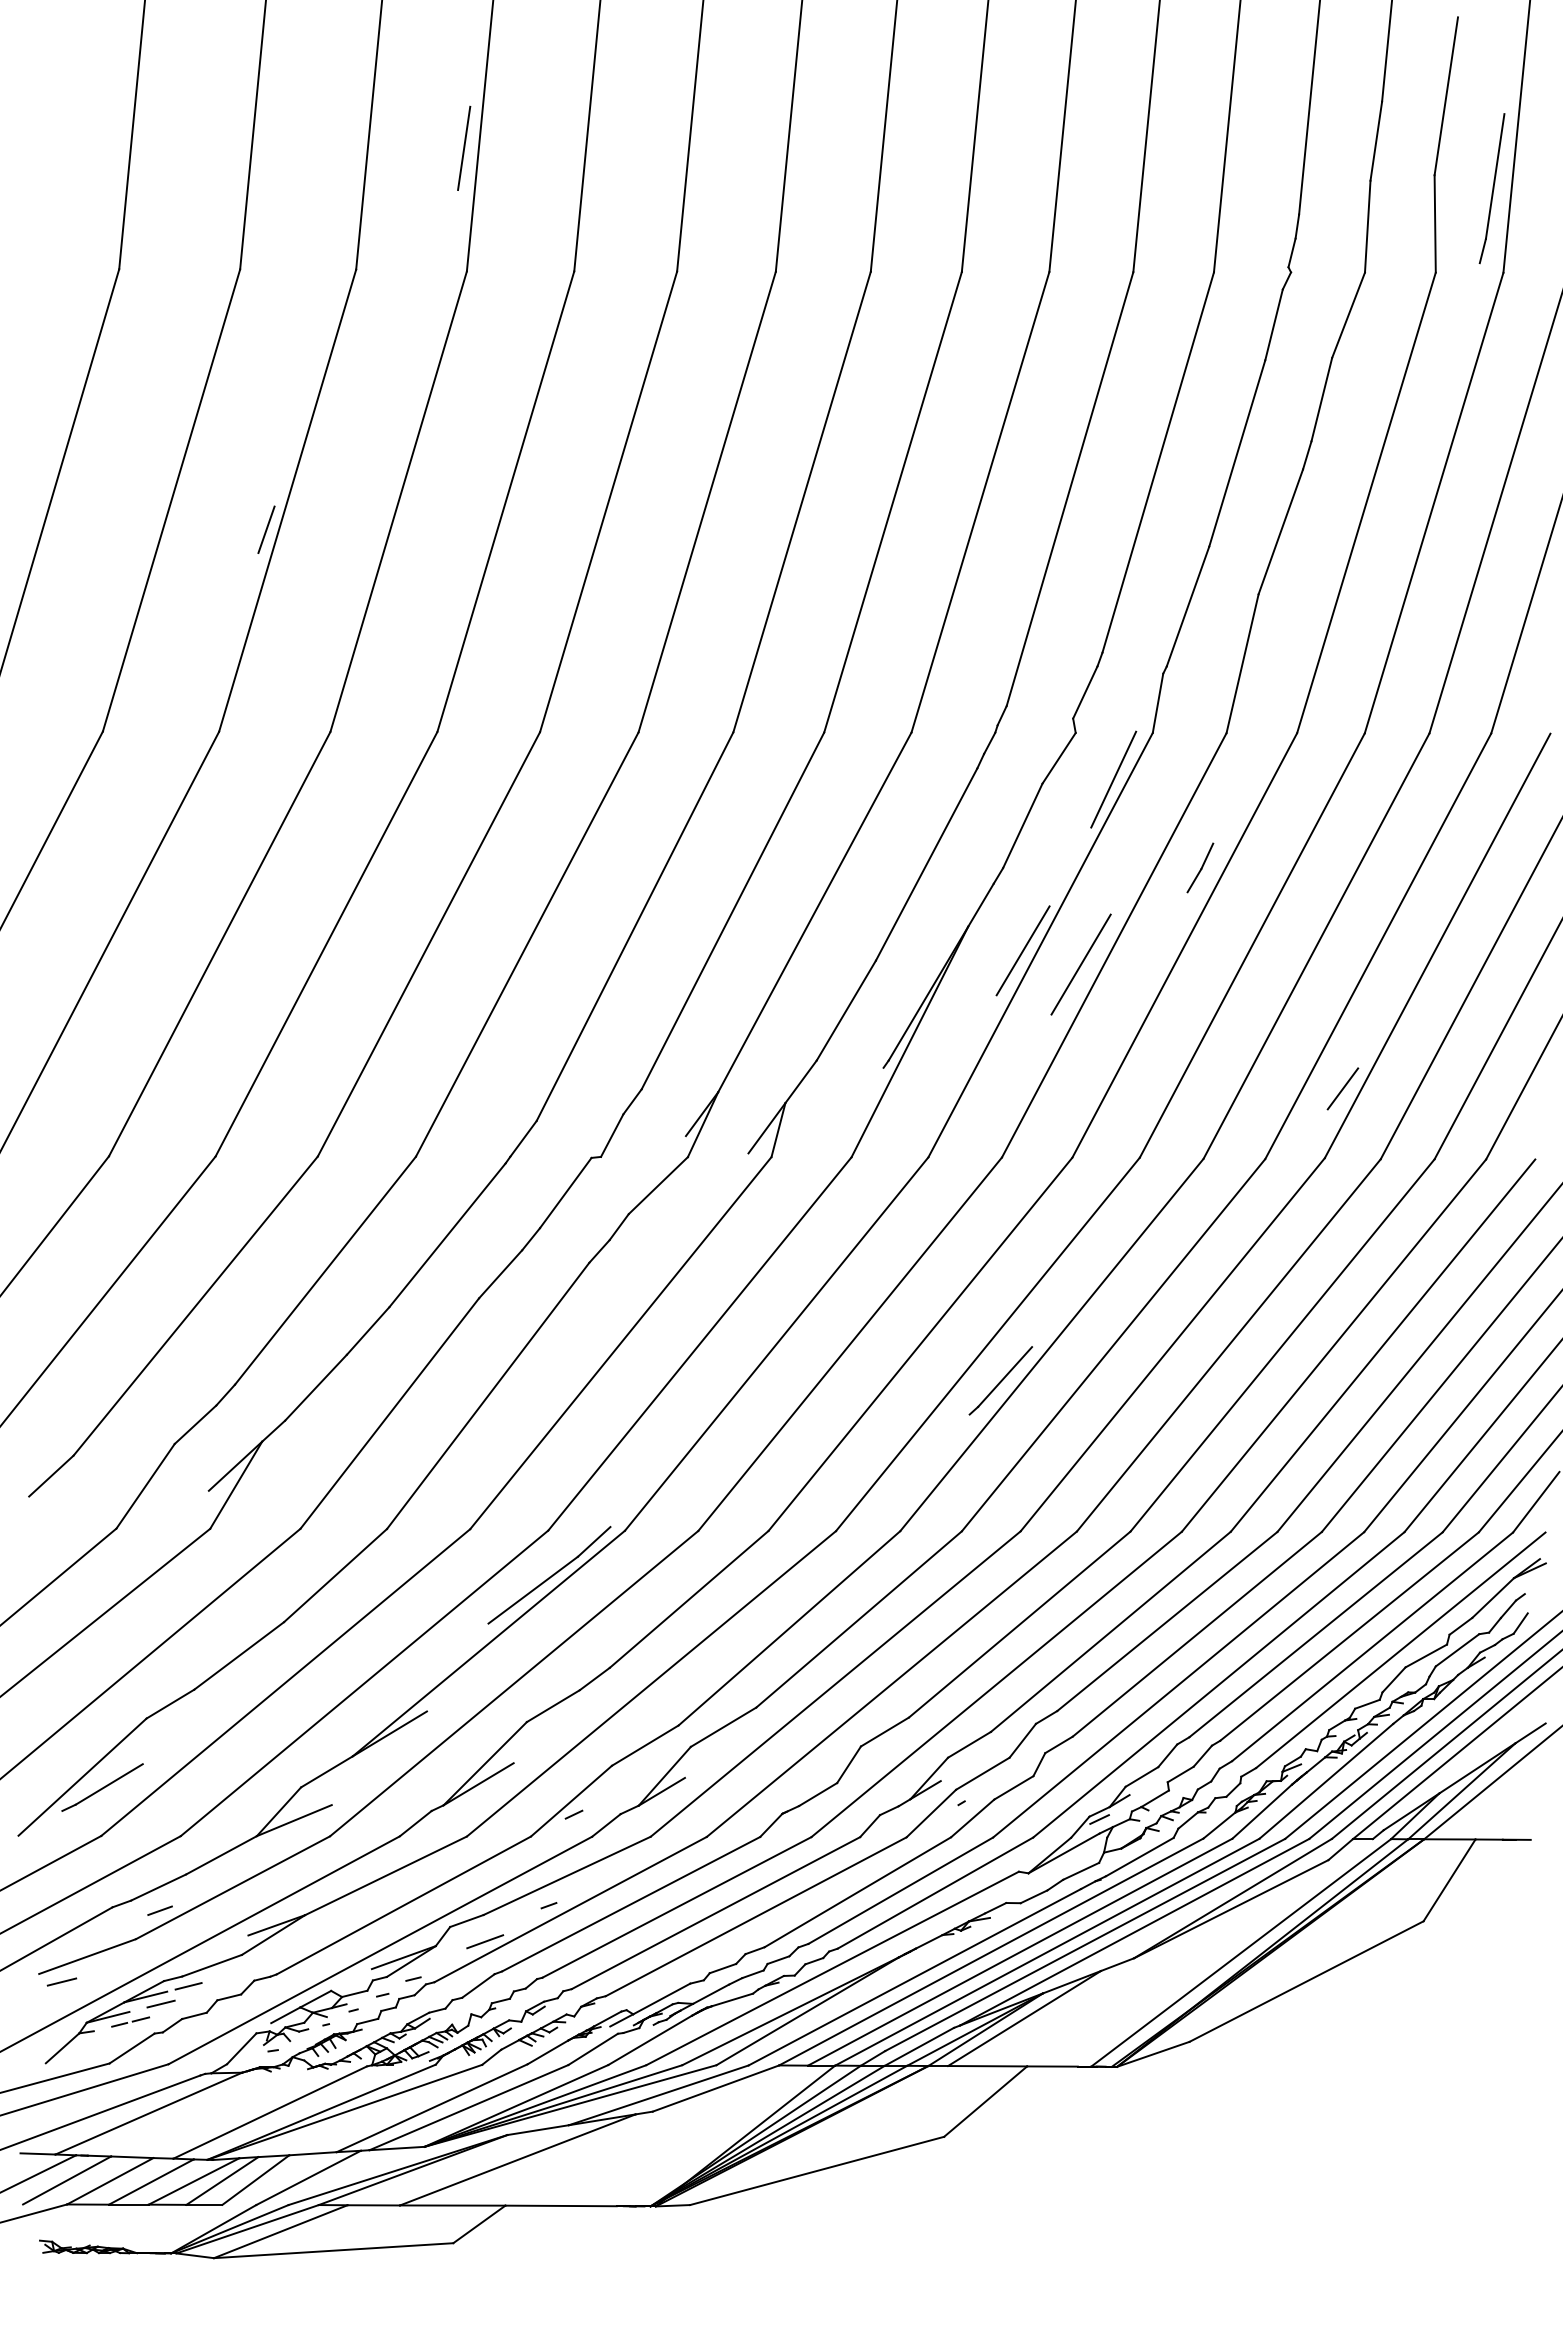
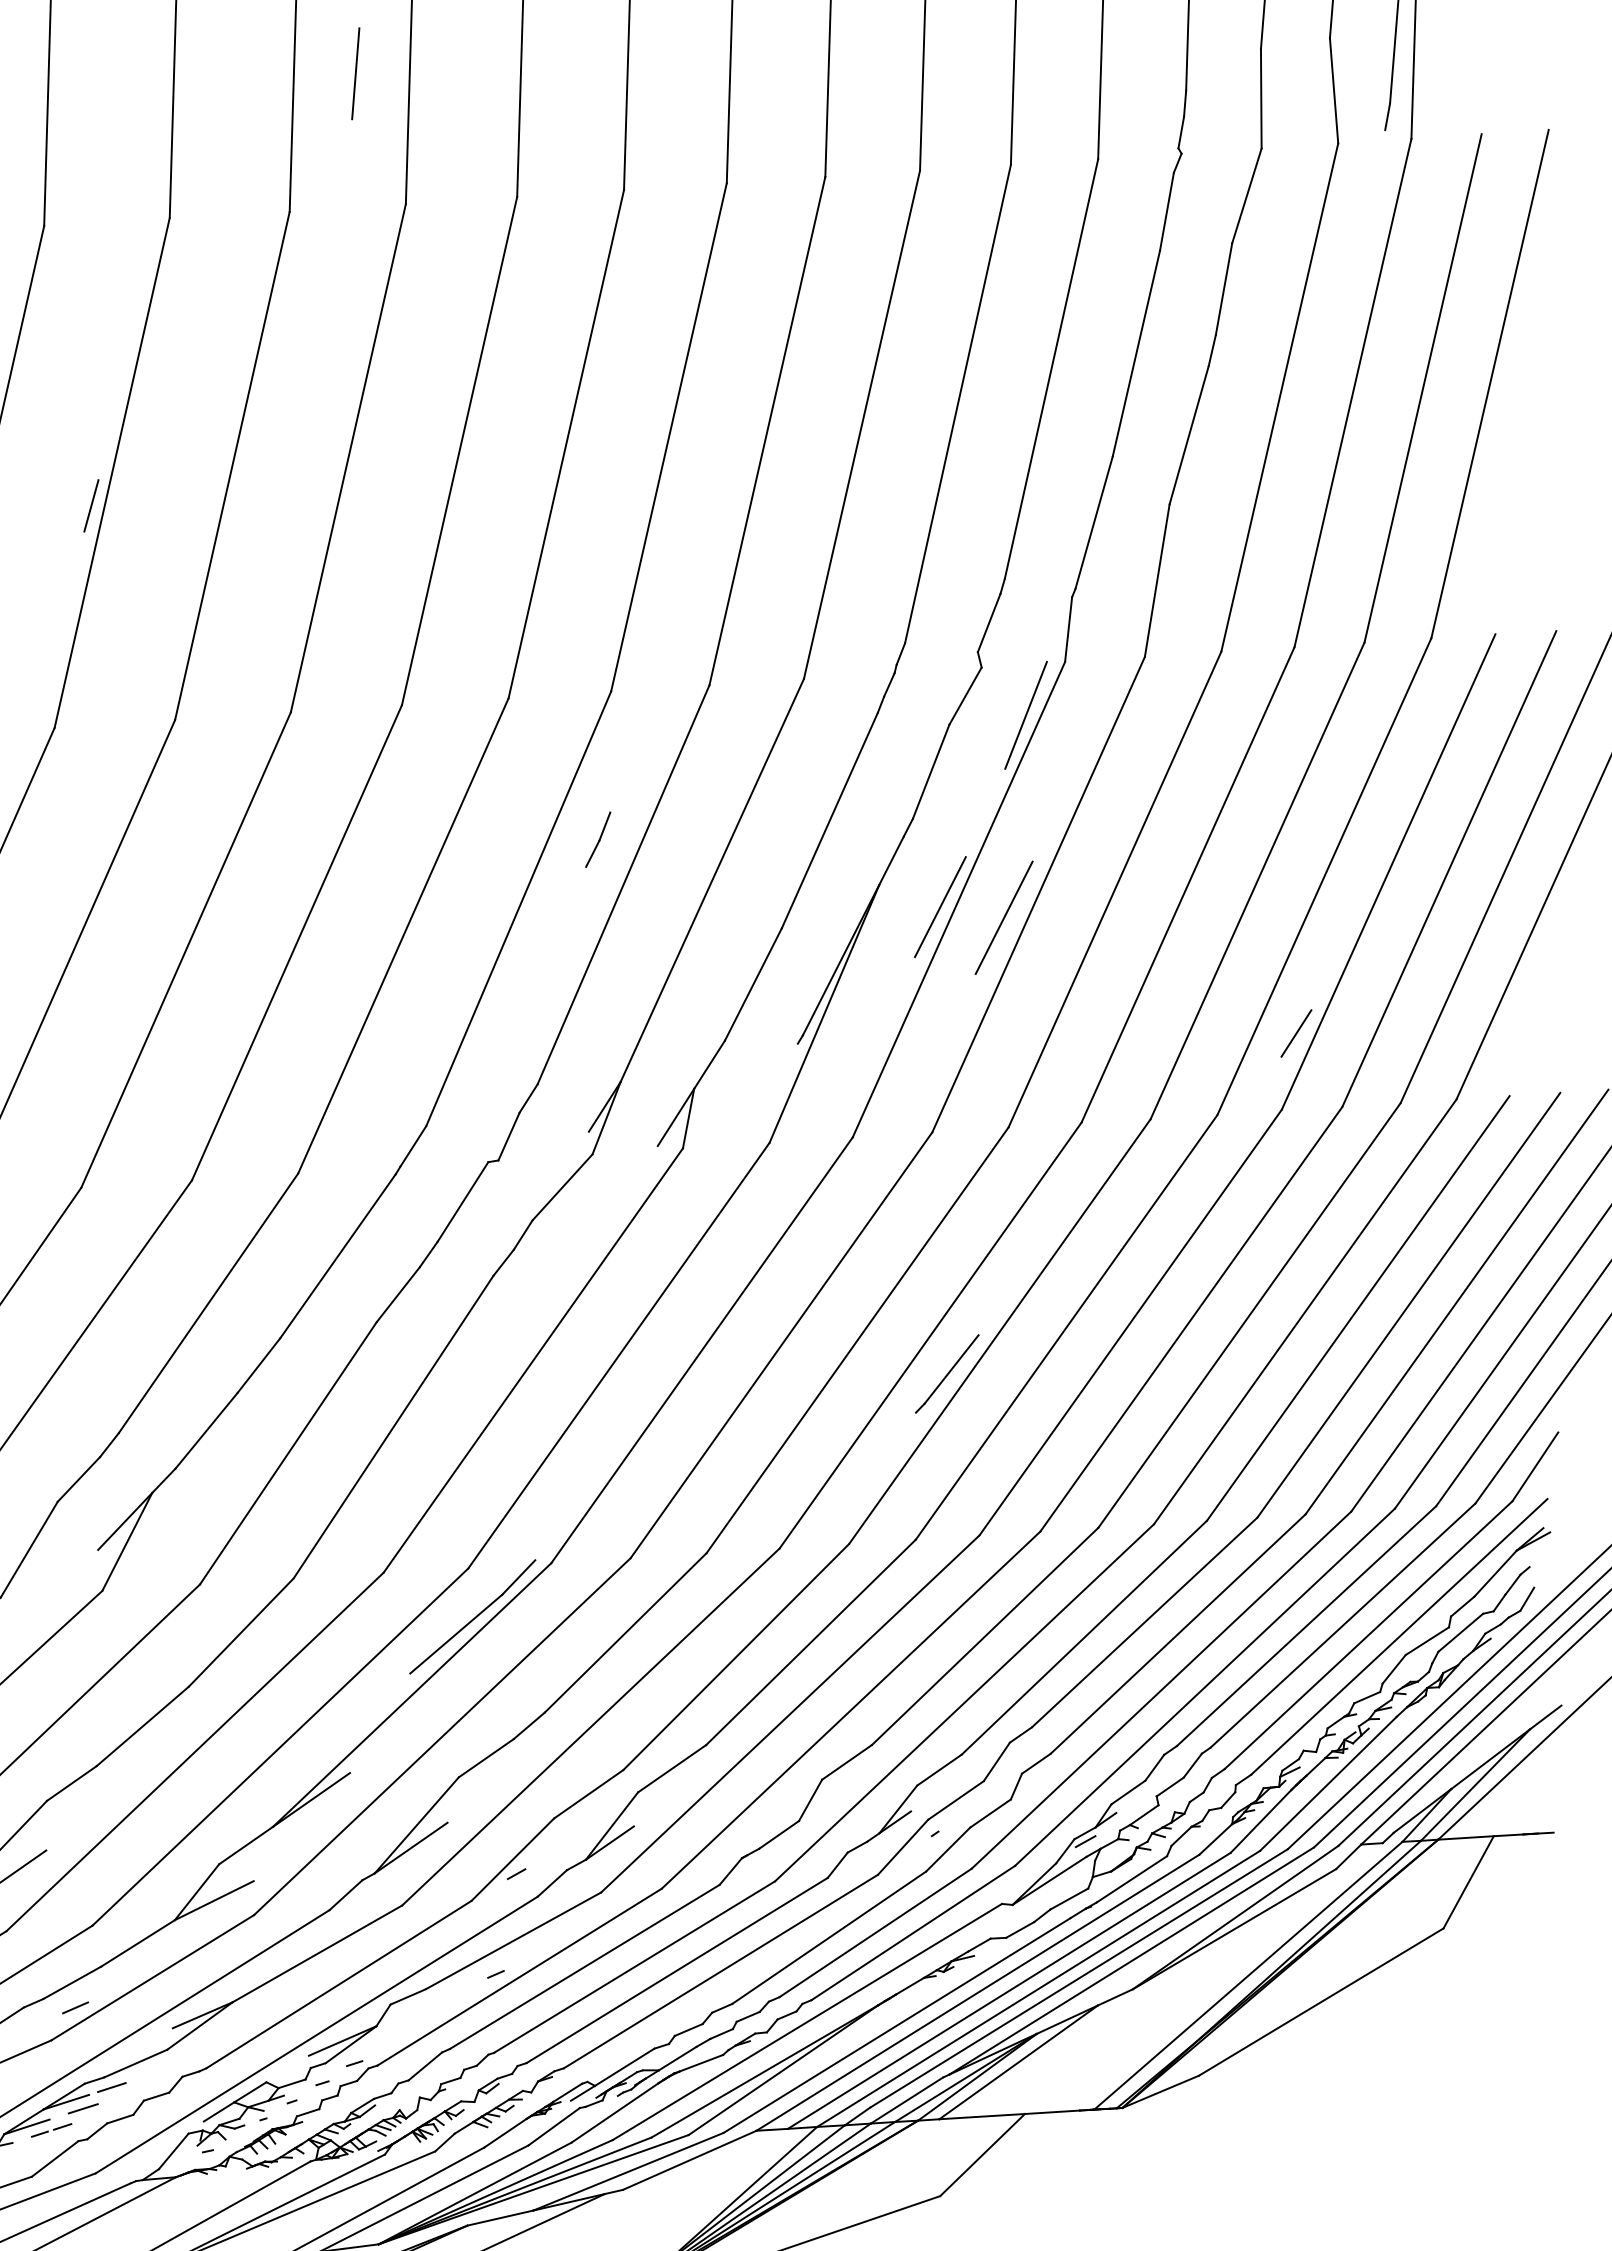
line: (464, 147) -> (356, 72), moved
part: (1200, 867) -> (598, 839), moved
line: (485, 1941) -> (429, 2017), removed

